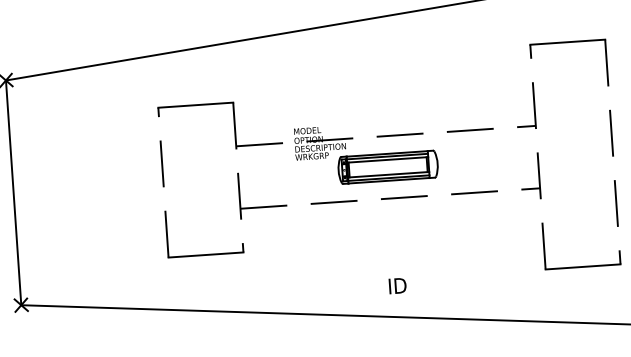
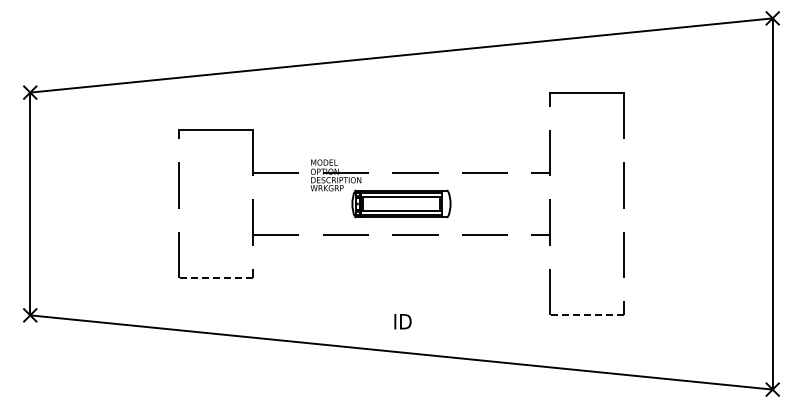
line: (205, 255) -> (215, 278), solid -> dashed
line: (582, 267) -> (586, 315), solid -> dashed

